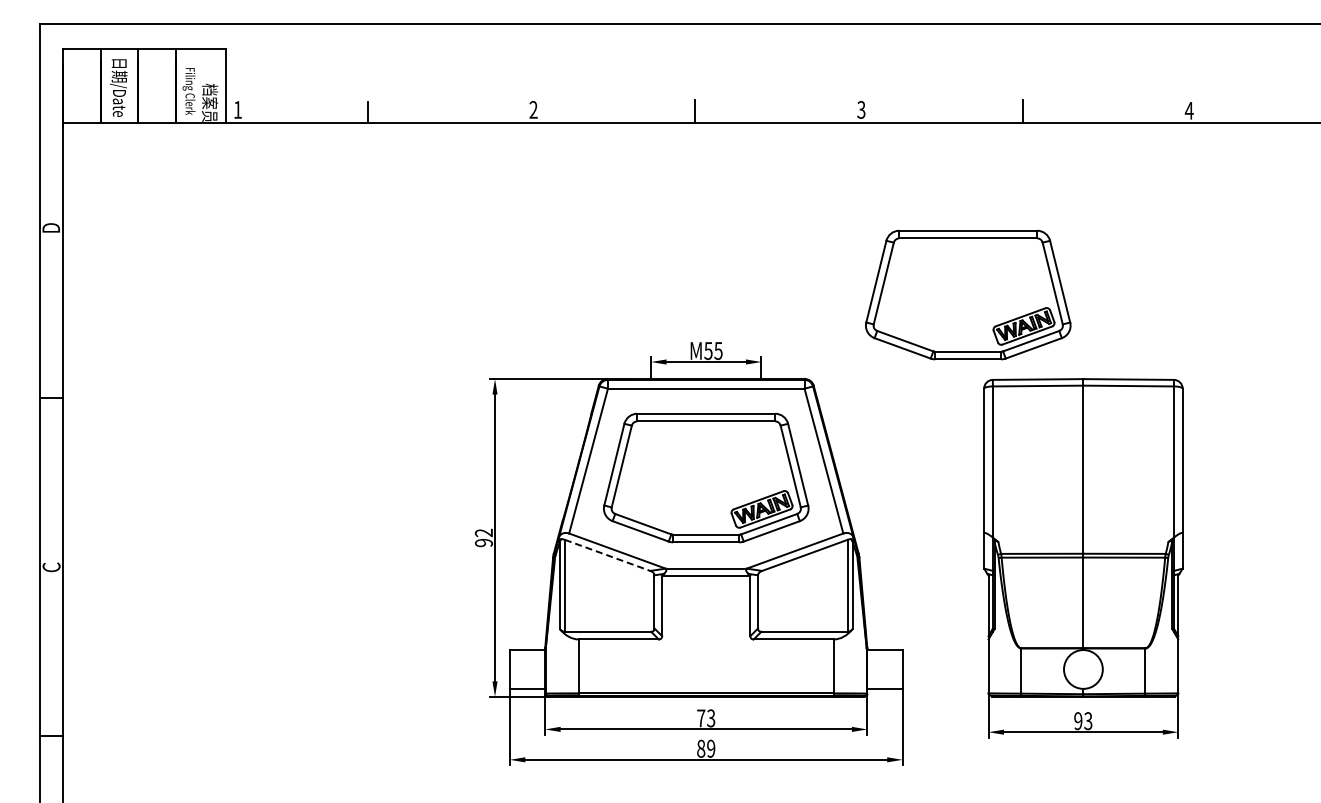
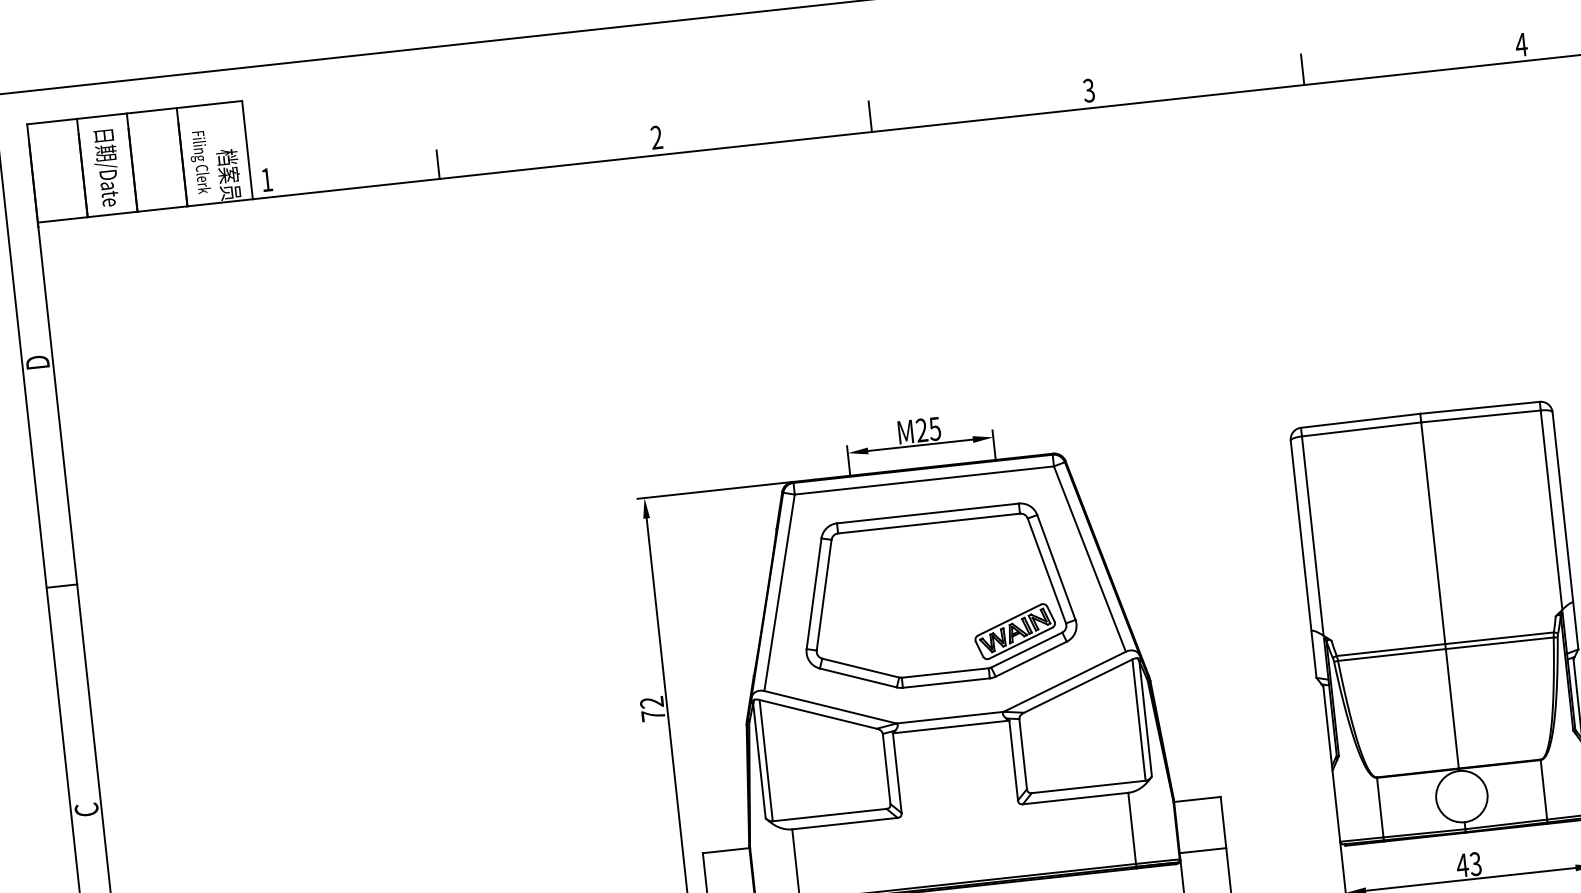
part: (968, 294) -> (1256, 318), removed
text: (708, 350) -> (921, 429), M55 -> M25
text: (483, 542) -> (652, 715), 92 -> 72
line: (608, 555) -> (819, 714), dashed -> solid
text: (1077, 721) -> (1461, 866), 93 -> 43

